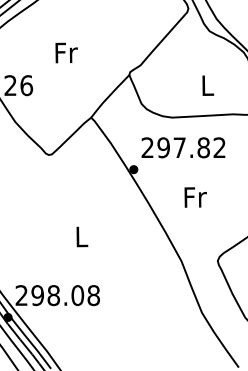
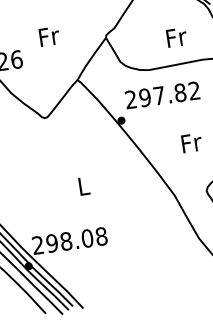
text: (66, 52) -> (49, 36), moved
text: (208, 85) -> (177, 37), L -> Fr
text: (195, 197) -> (191, 143), moved

